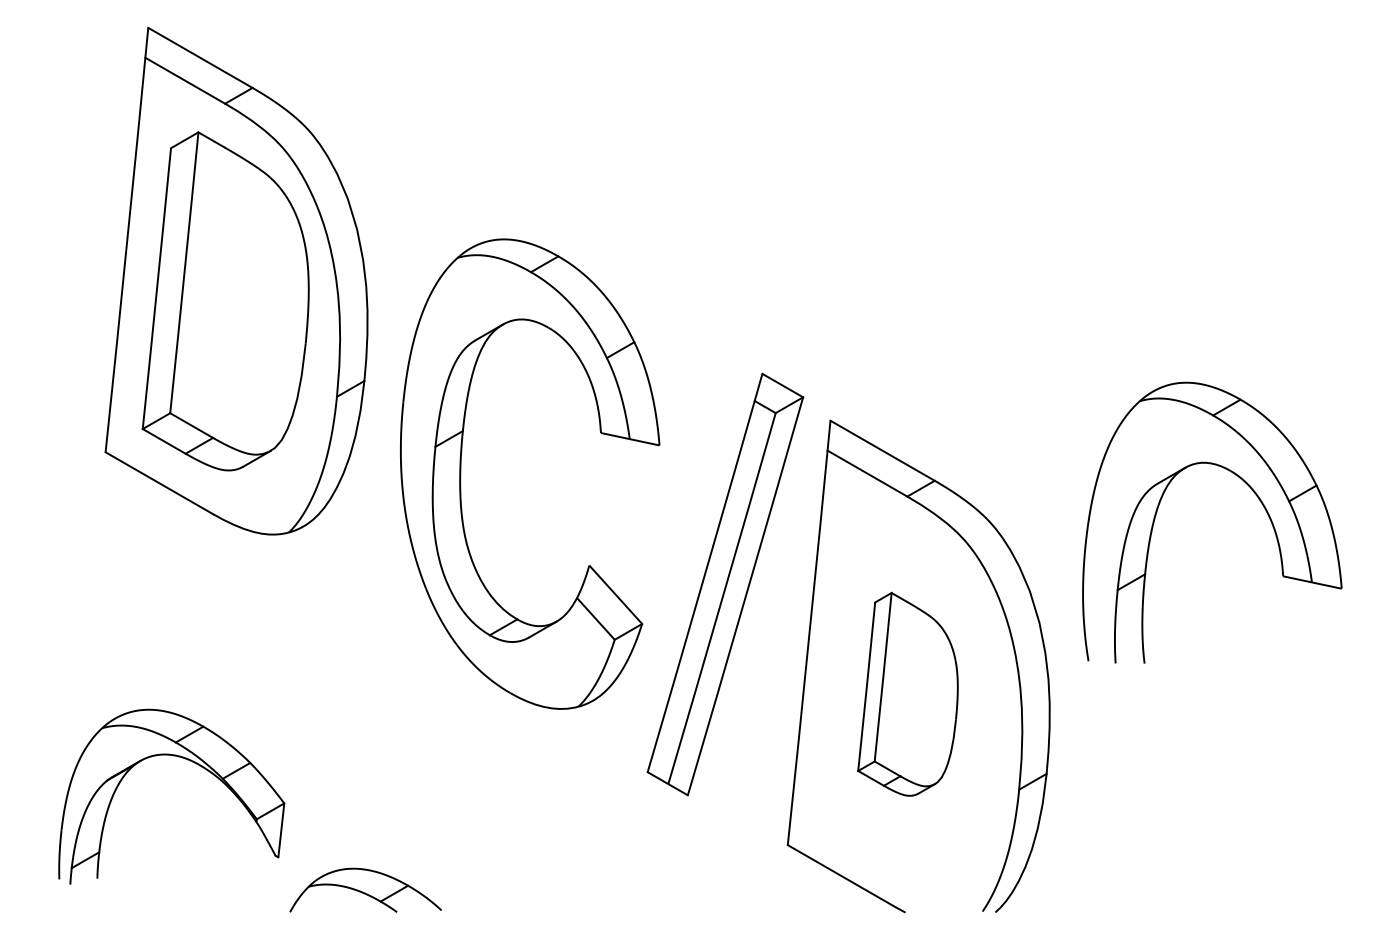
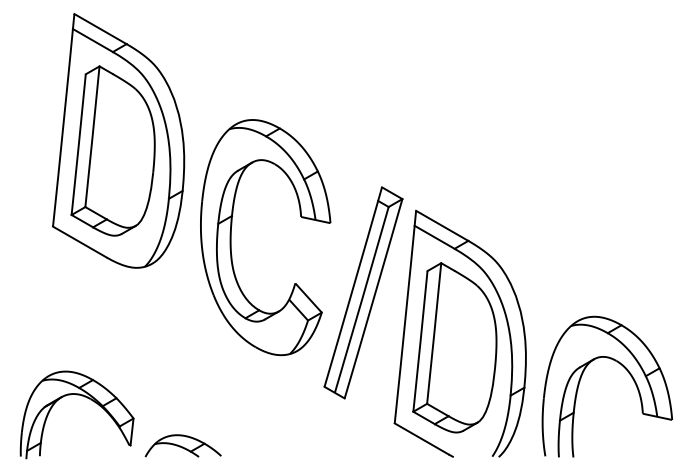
part: (1254, 495) -> (628, 373), moved
part: (907, 693) -> (454, 347), size x1.67
part: (180, 759) -> (81, 396), moved

